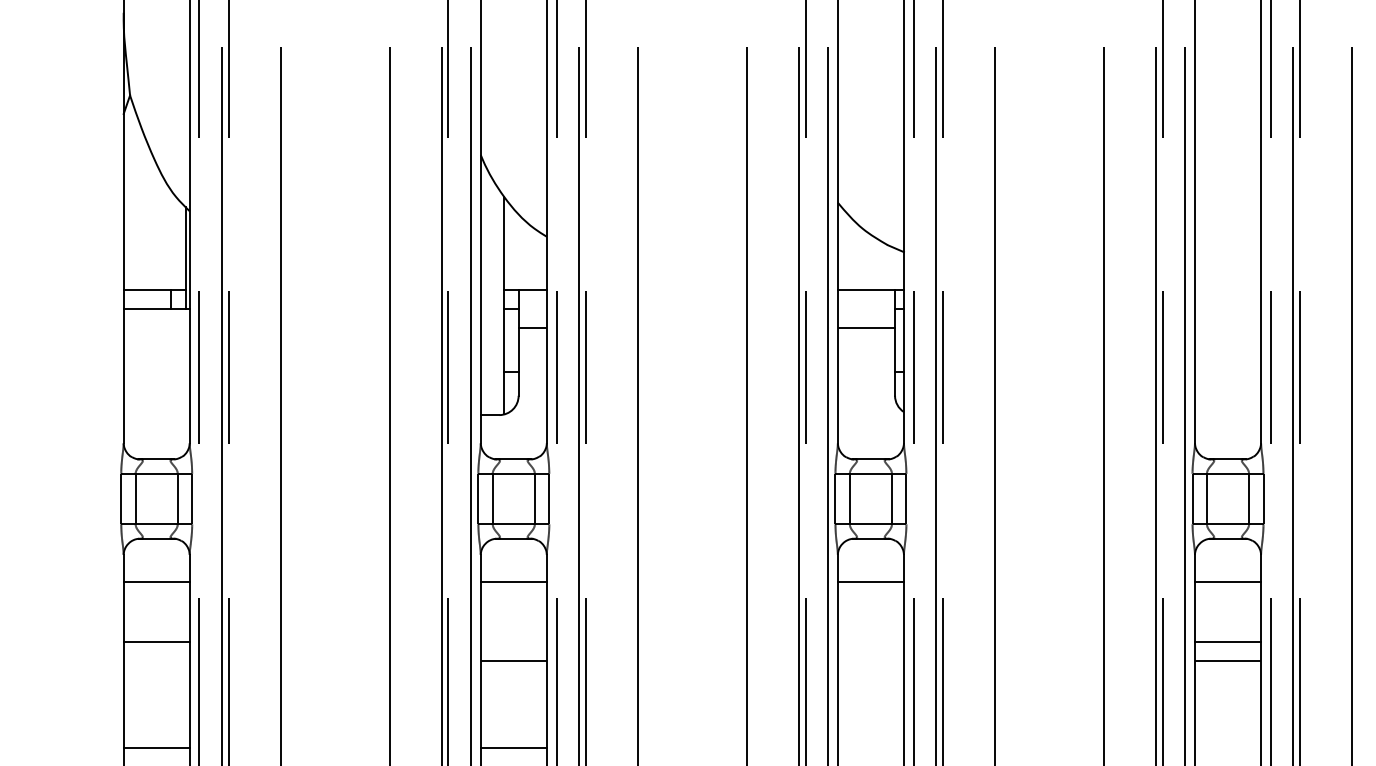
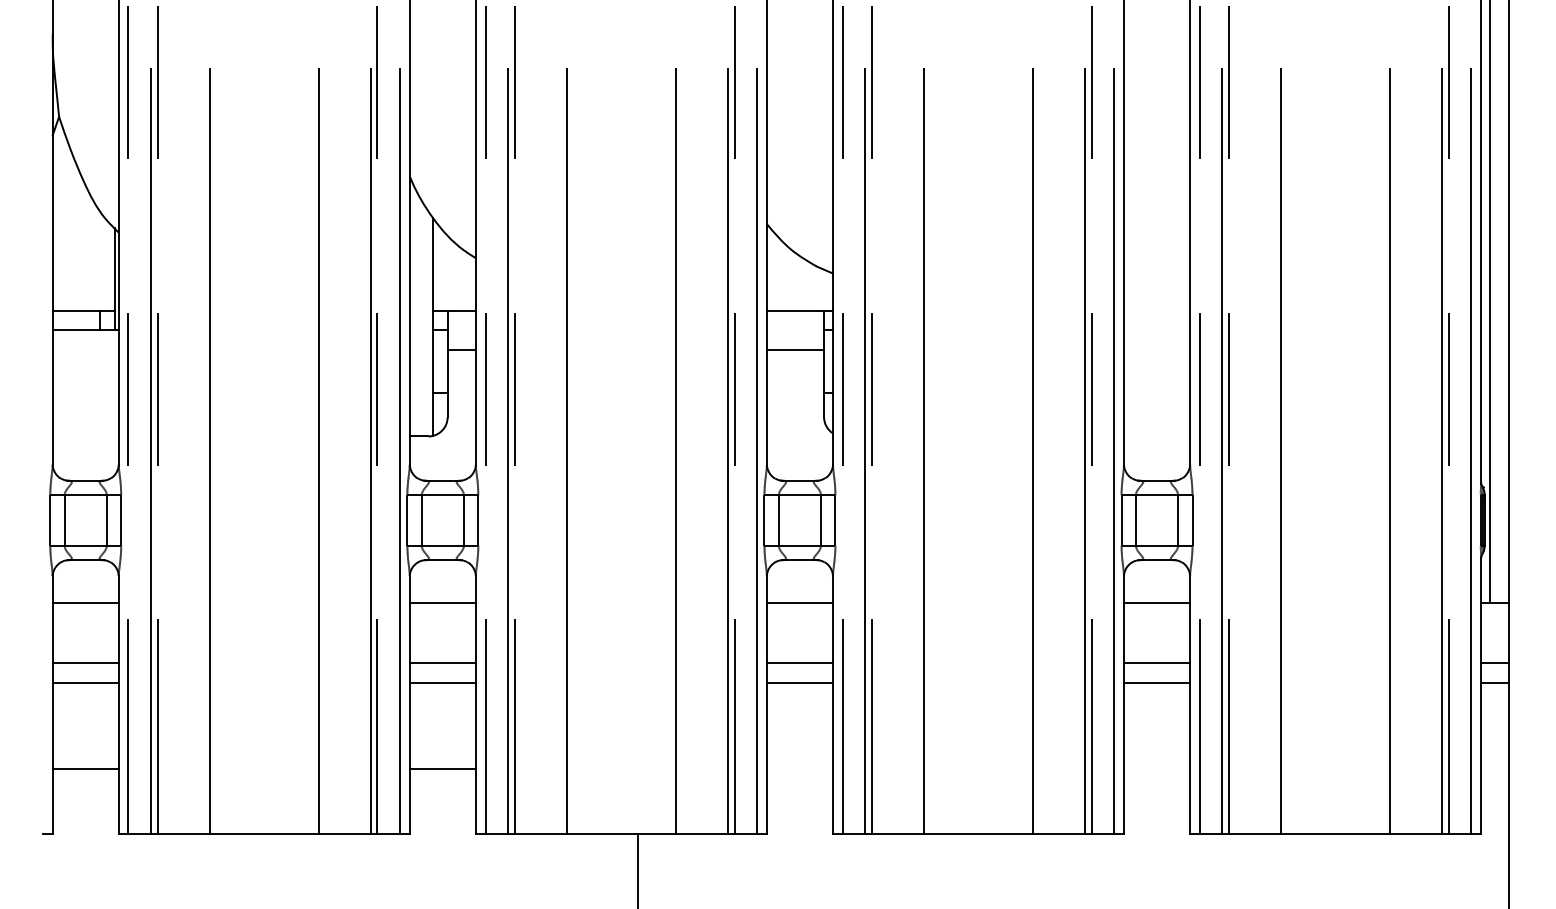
line: (513, 642) -> (442, 663), added
line: (870, 642) -> (799, 663), added
line: (156, 661) -> (85, 682), added
line: (870, 661) -> (799, 682), added

